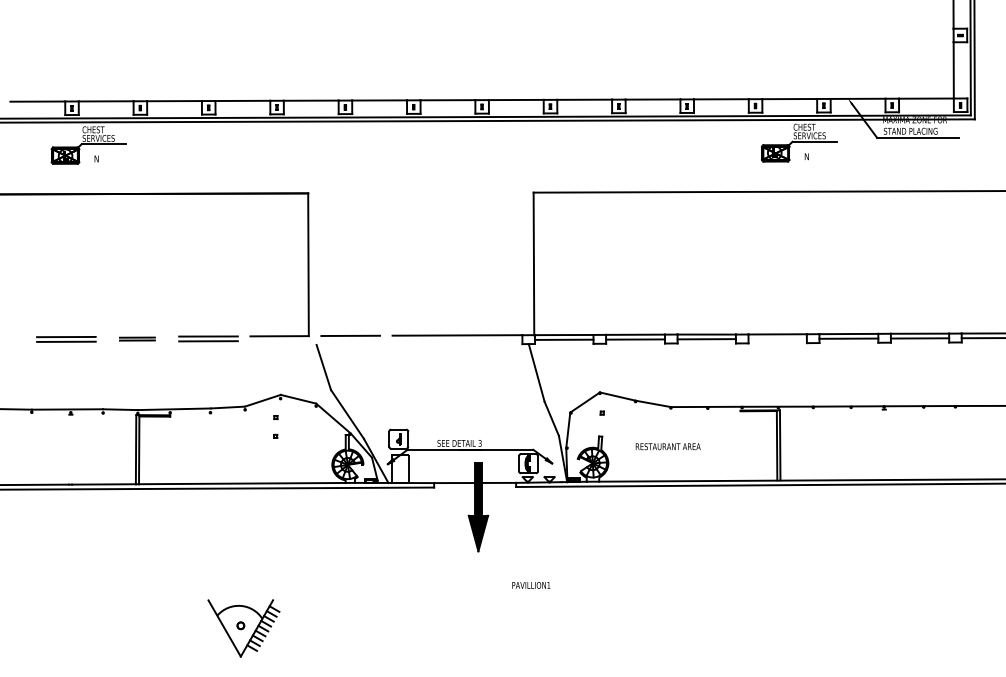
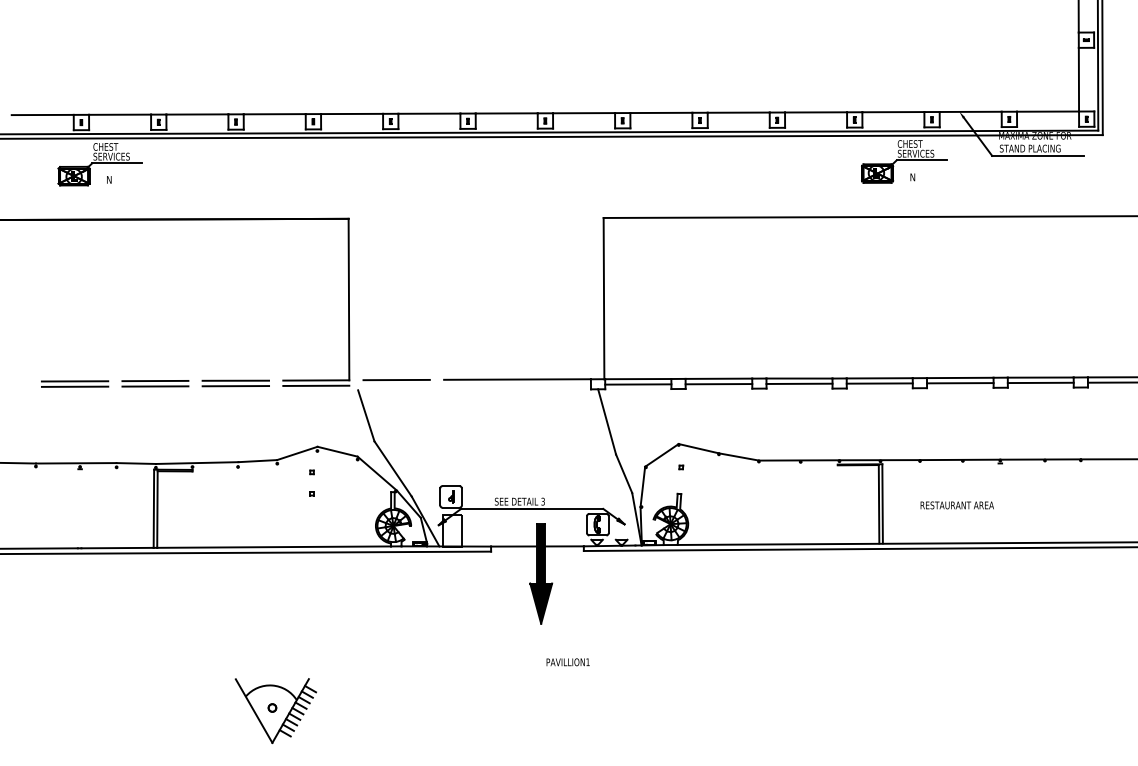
part: (137, 338) -> (155, 383), size x1.67
line: (777, 338) -> (879, 383), added
line: (279, 340) -> (316, 385), added
text: (667, 446) -> (956, 505), moved
text: (531, 585) -> (568, 662), moved

